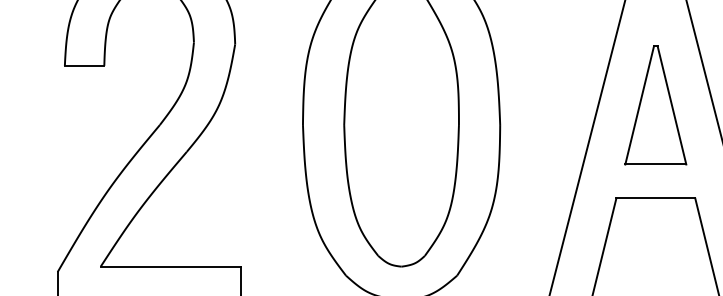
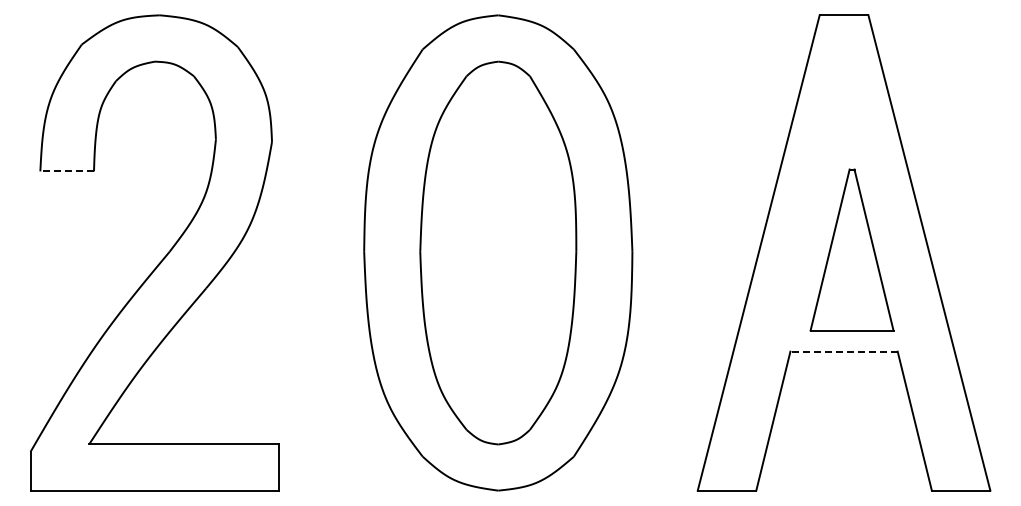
line: (84, 65) -> (67, 171), solid -> dashed
part: (655, 104) -> (851, 249), moved
line: (656, 198) -> (844, 351), solid -> dashed

